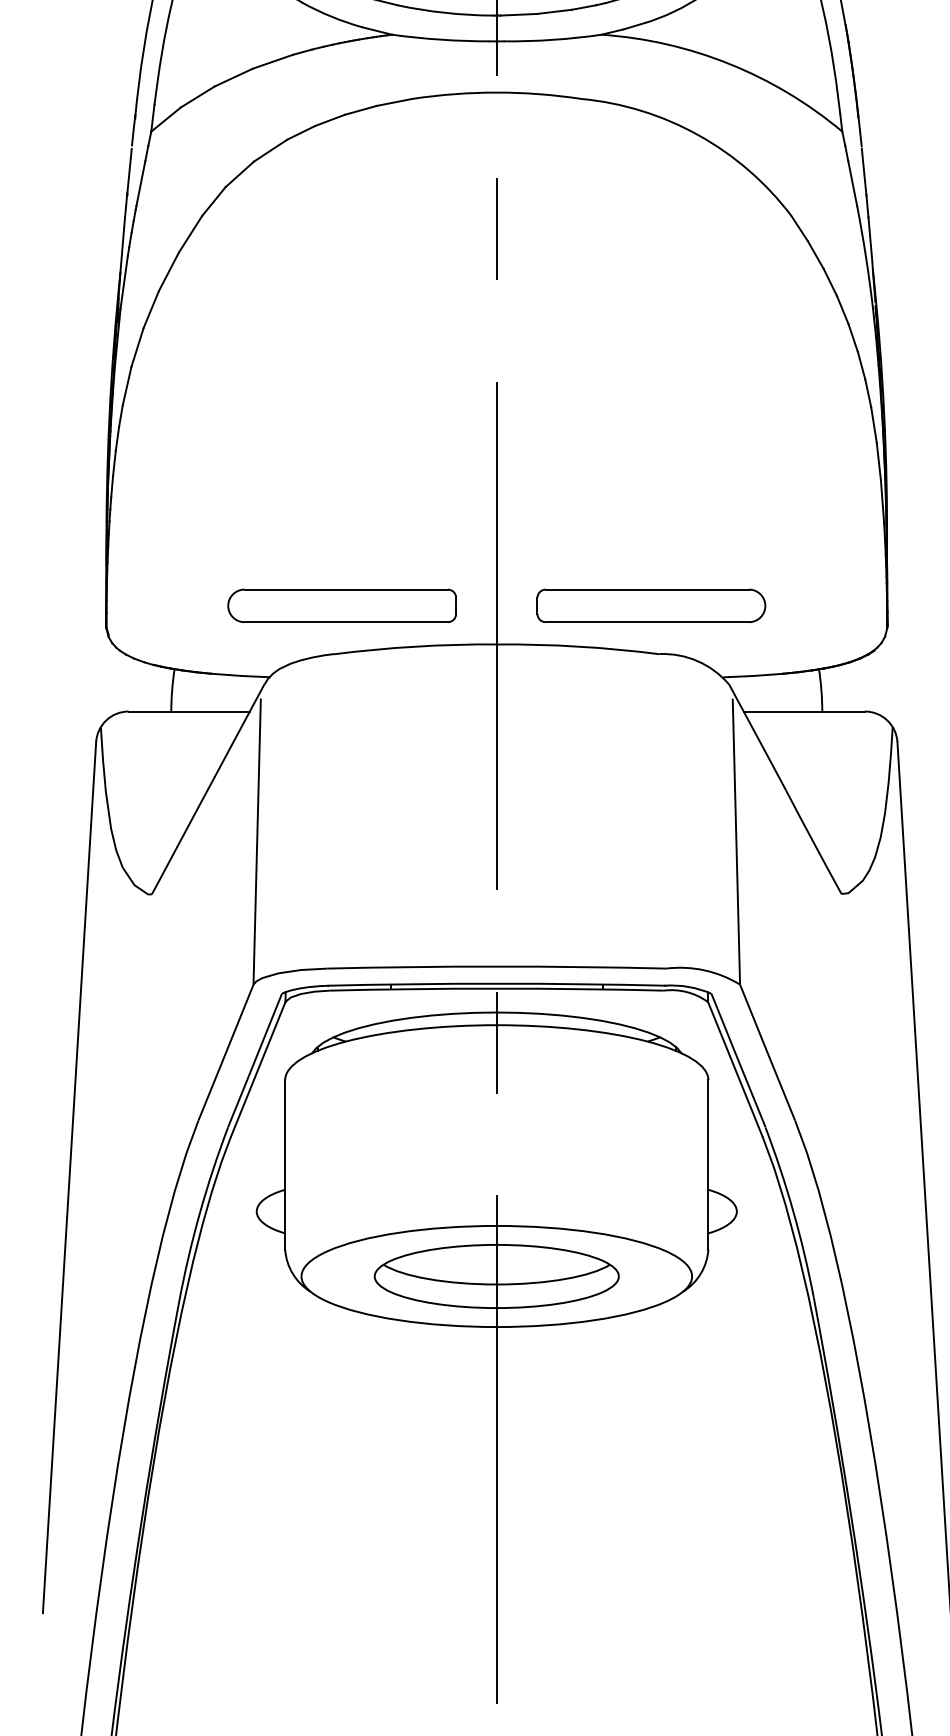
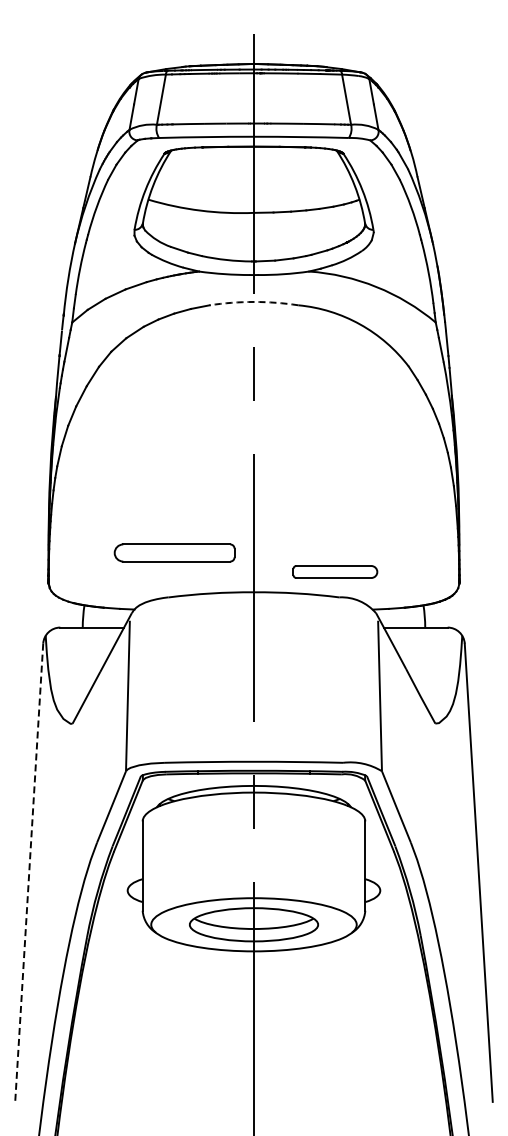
arc: (495, 91) -> (253, 301), solid -> dashed
part: (341, 604) -> (174, 552), moved
part: (651, 604) -> (335, 571), size x0.7
line: (70, 1177) -> (29, 872), solid -> dashed

